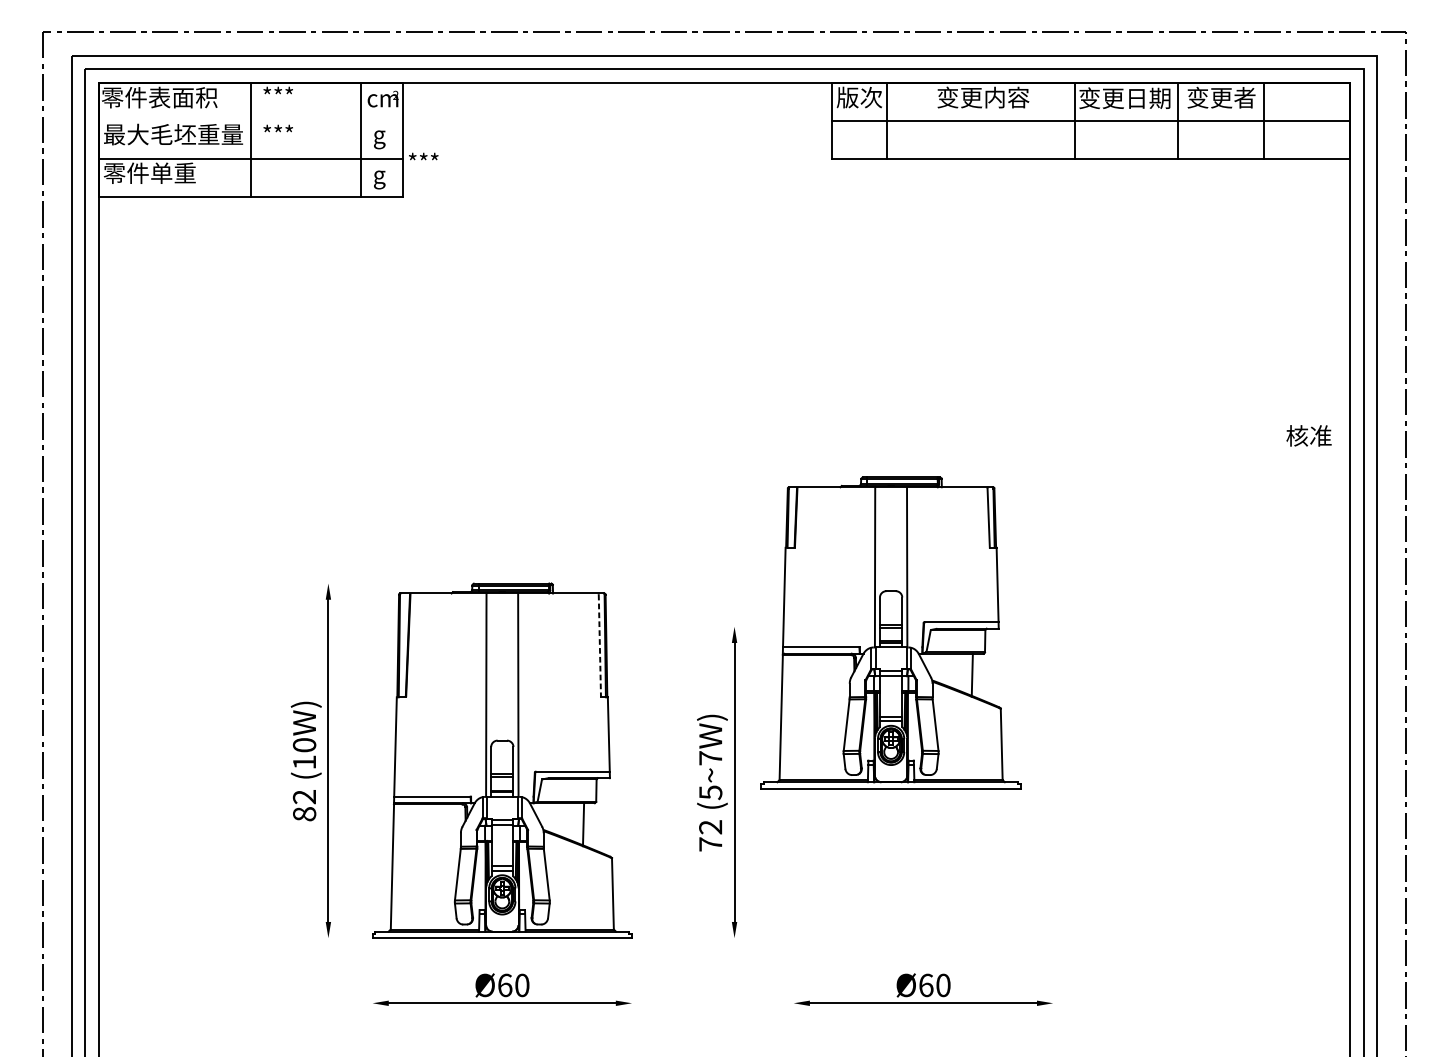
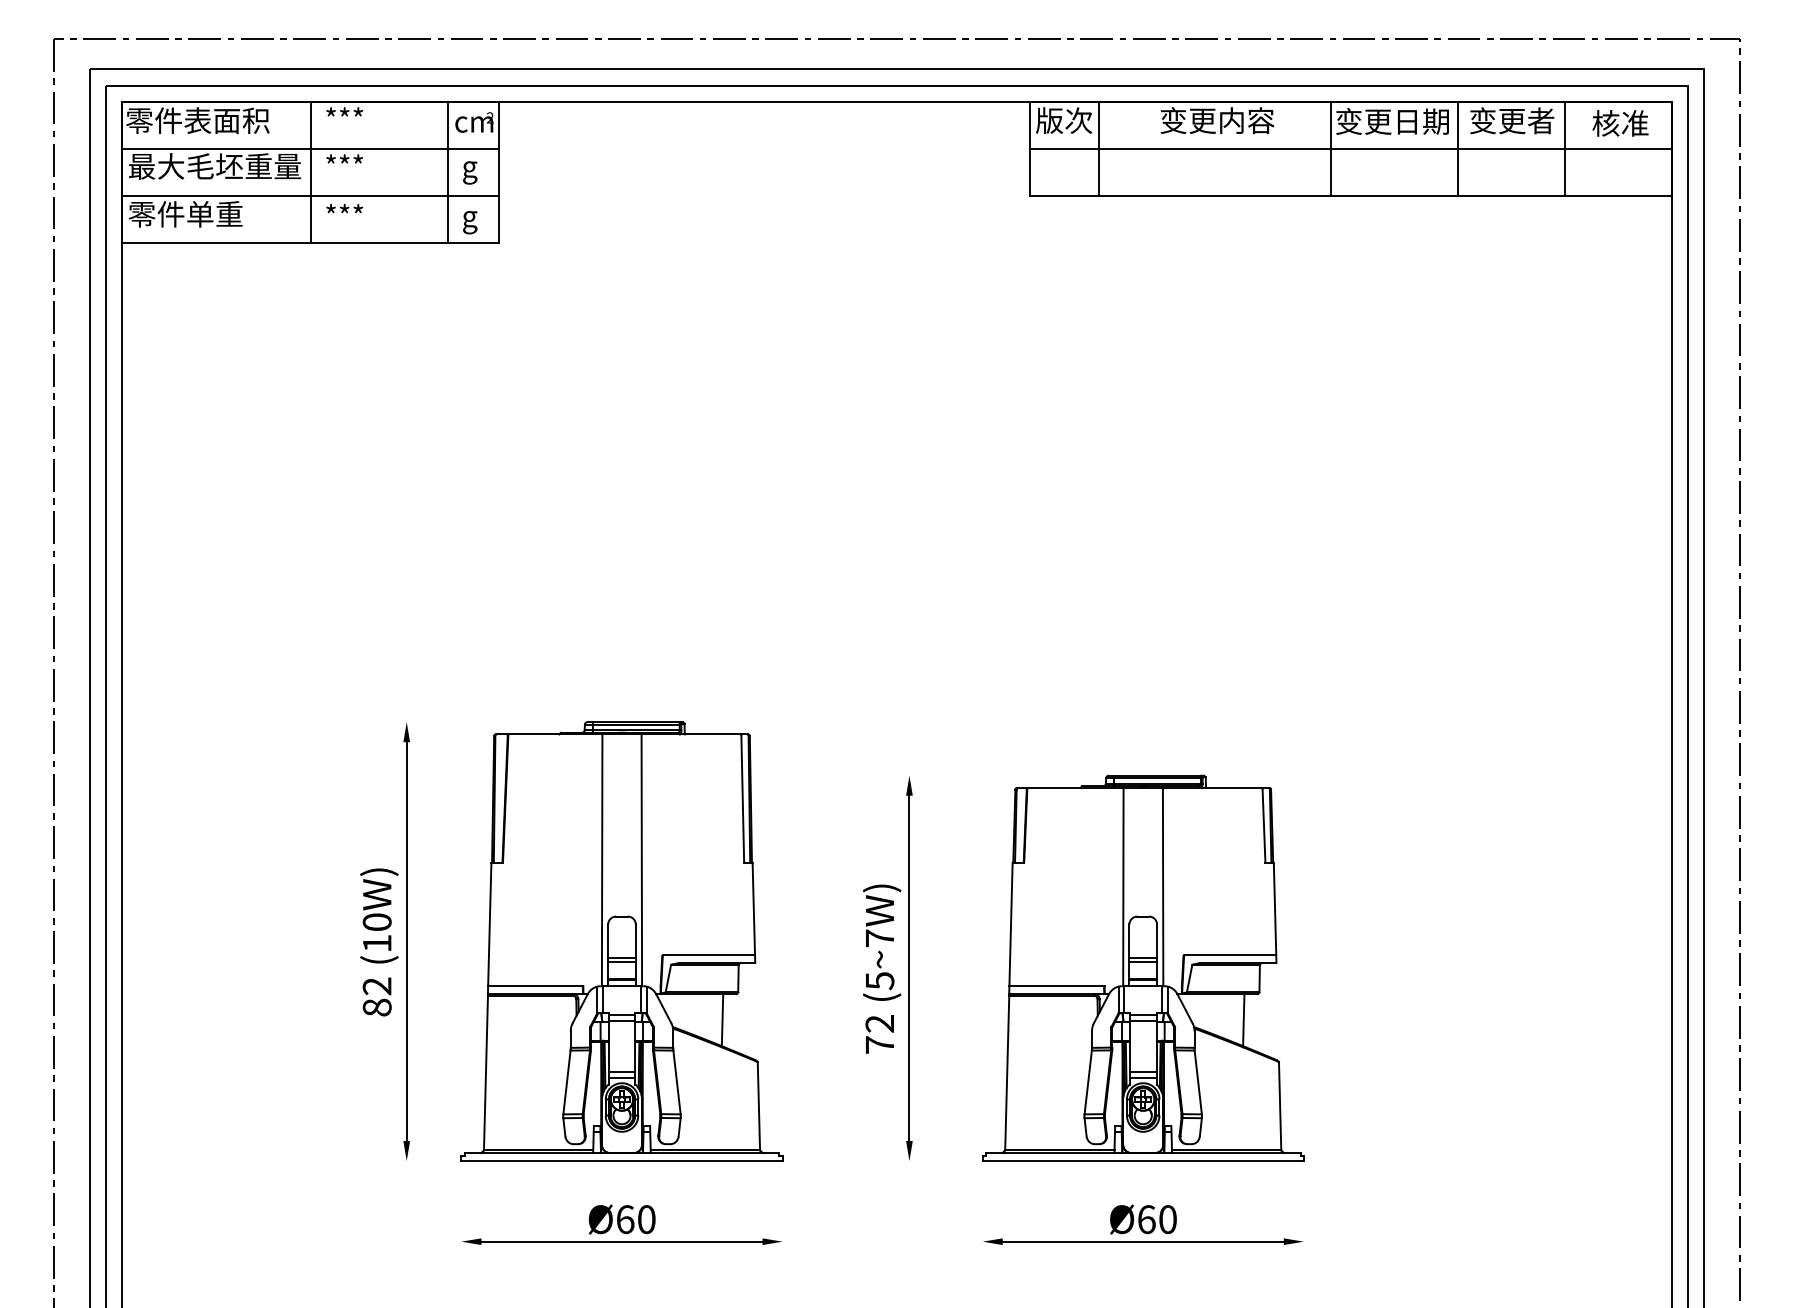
line: (250, 120) -> (310, 149), added
text: (423, 156) -> (344, 208), moved
text: (1309, 435) -> (1620, 123), moved
part: (891, 632) -> (1143, 967), moved
line: (599, 646) -> (742, 799), dashed -> solid

